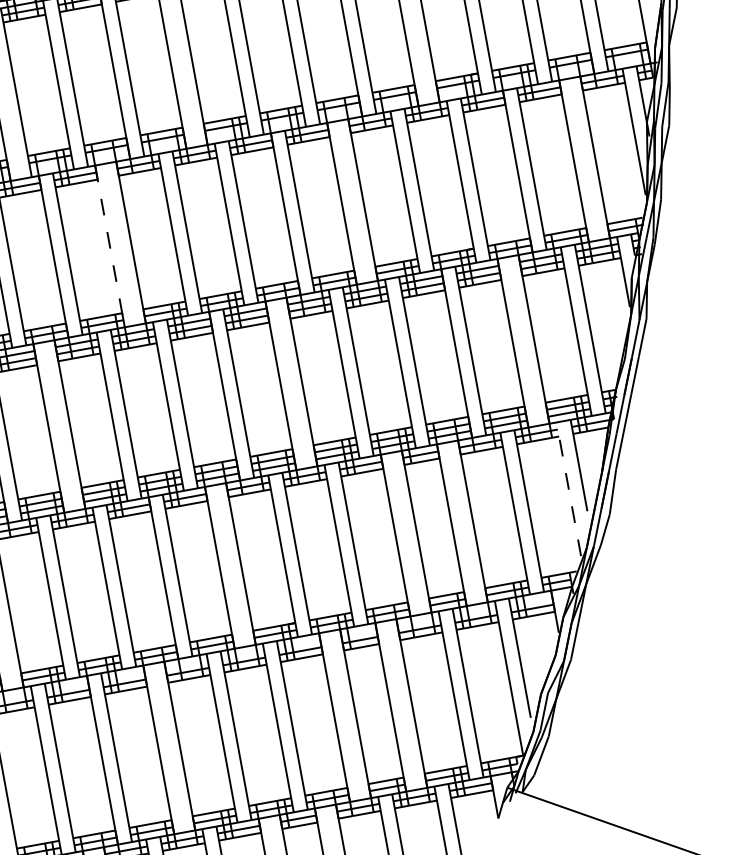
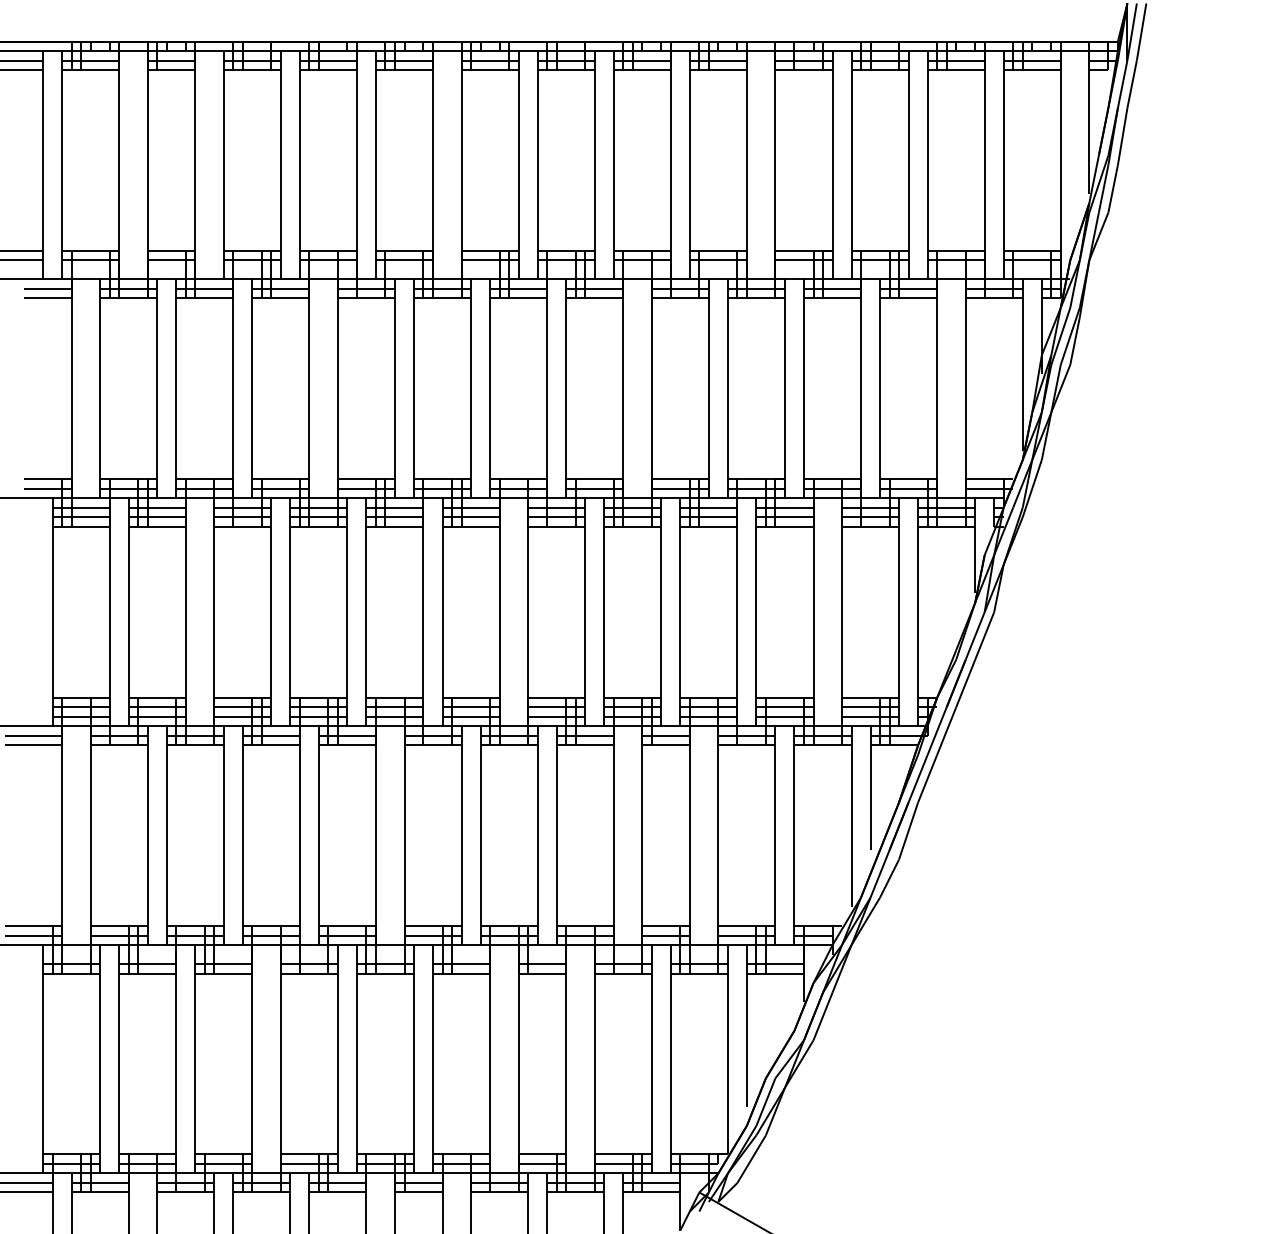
line: (110, 246) -> (309, 389), dashed -> solid
line: (568, 489) -> (851, 816), dashed -> solid

